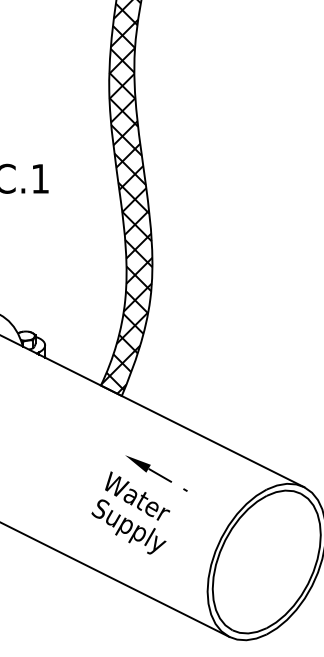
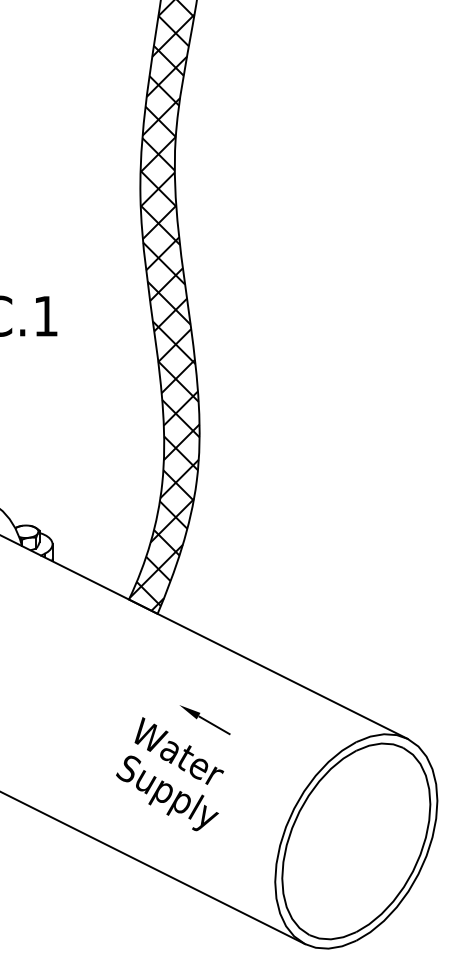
part: (156, 473) -> (204, 719), size x0.6

